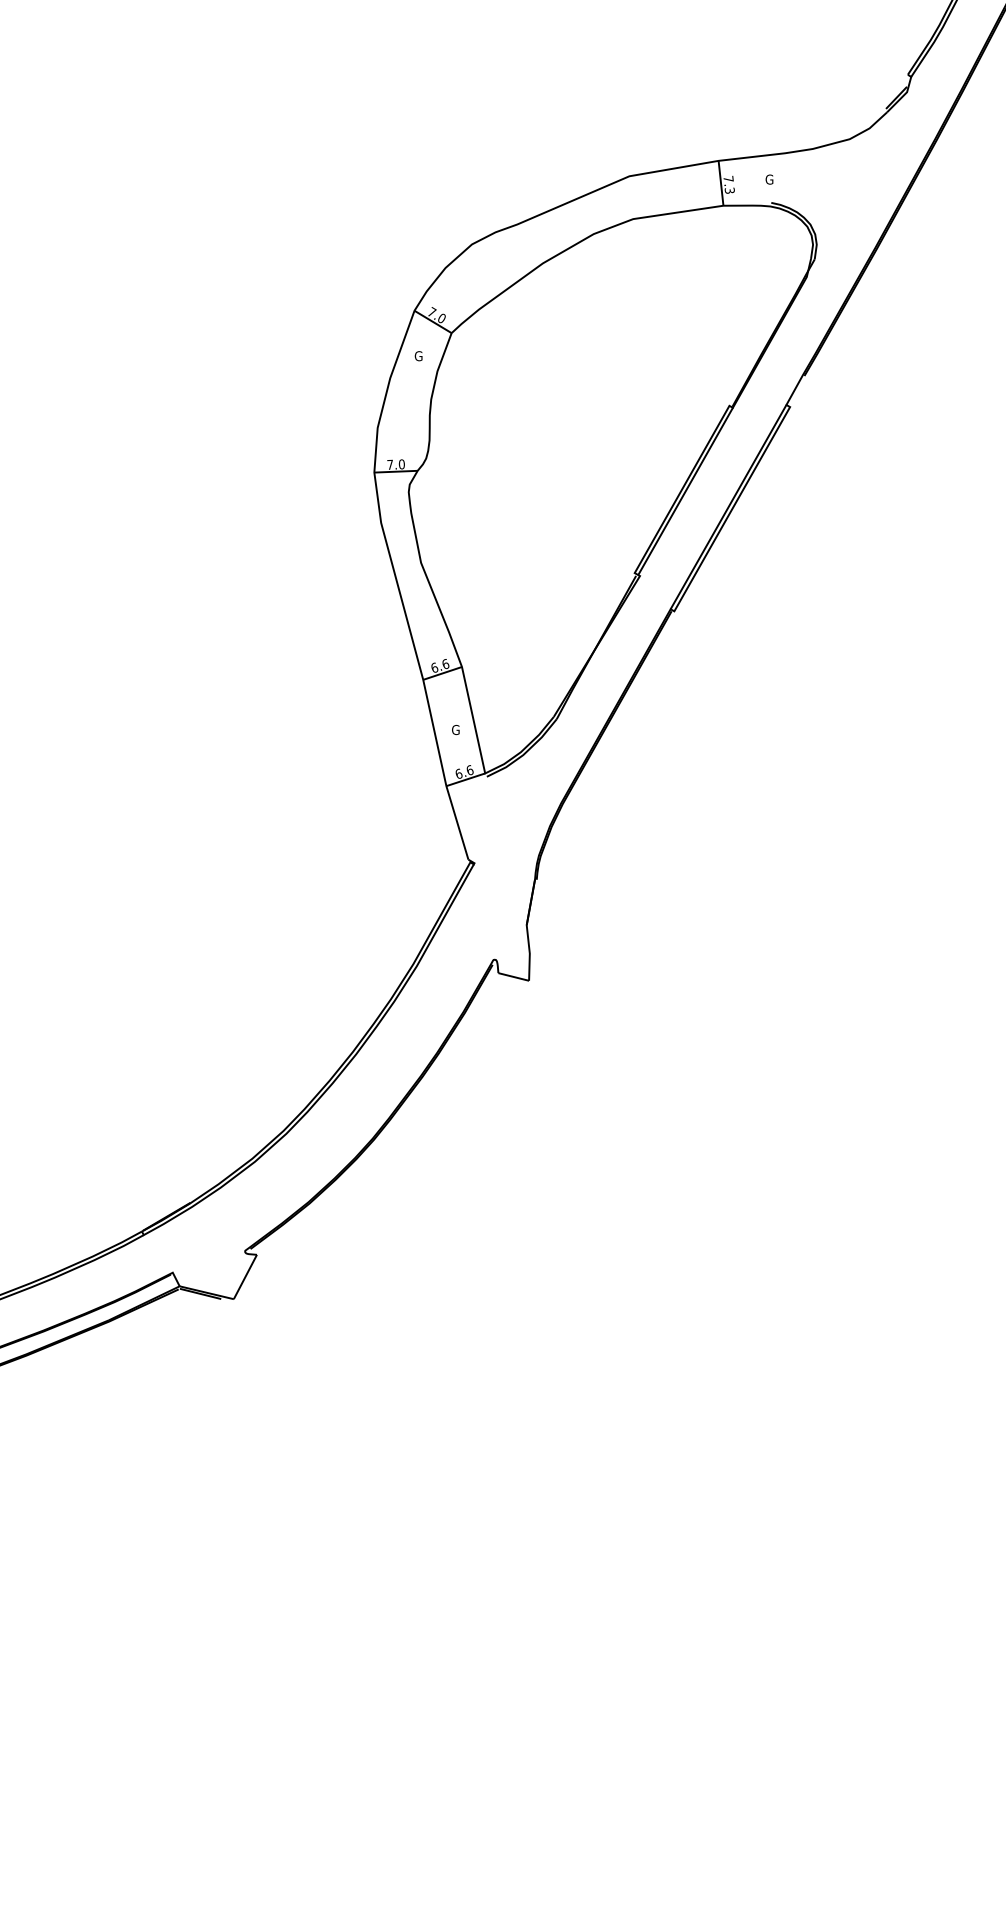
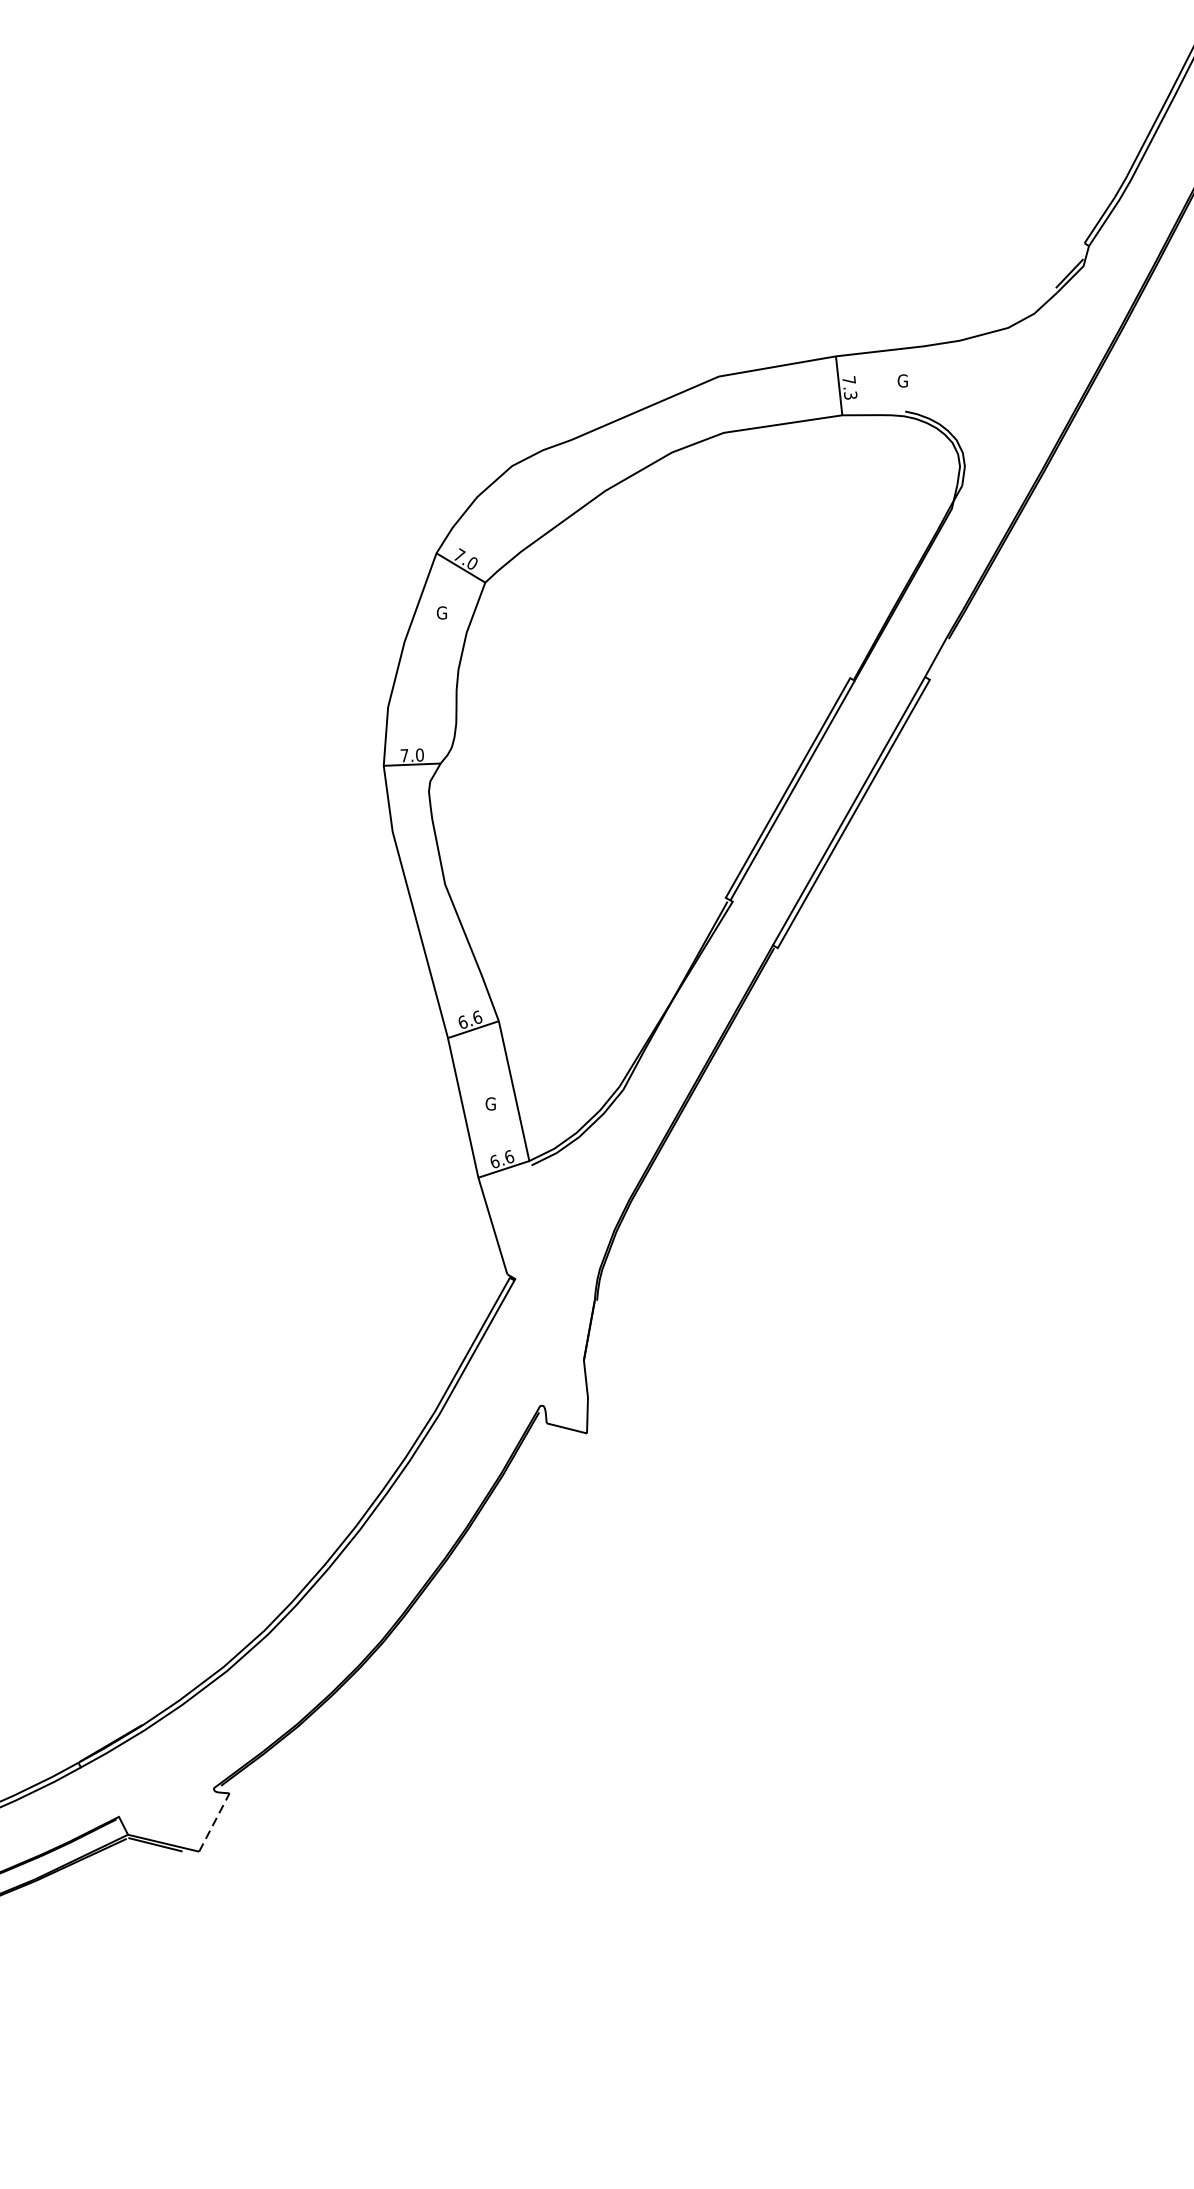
line: (245, 1276) -> (214, 1821), solid -> dashed

